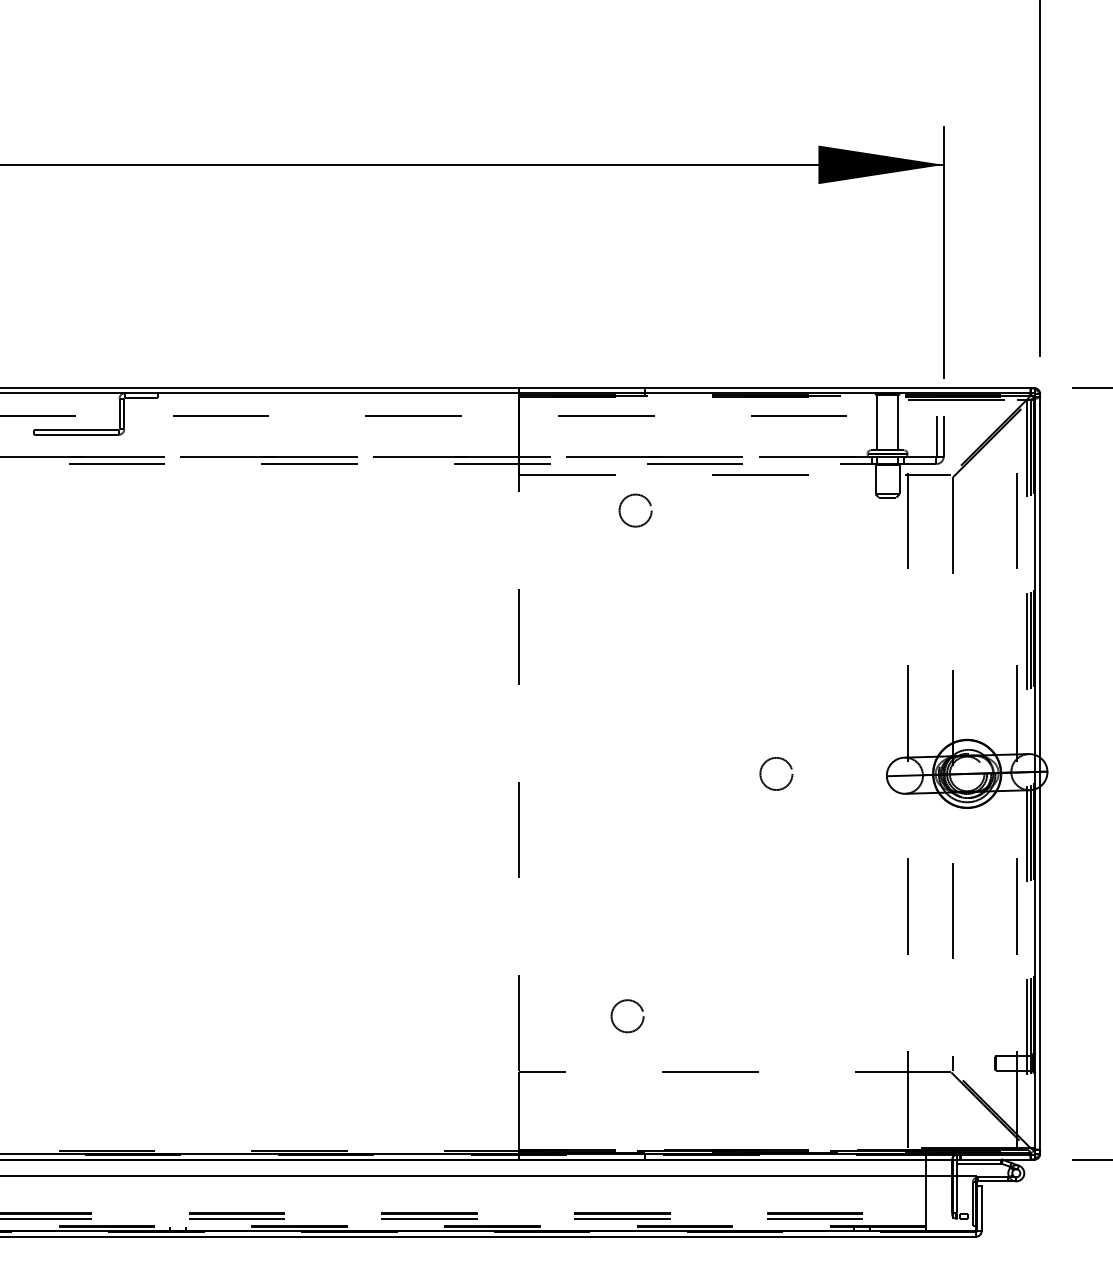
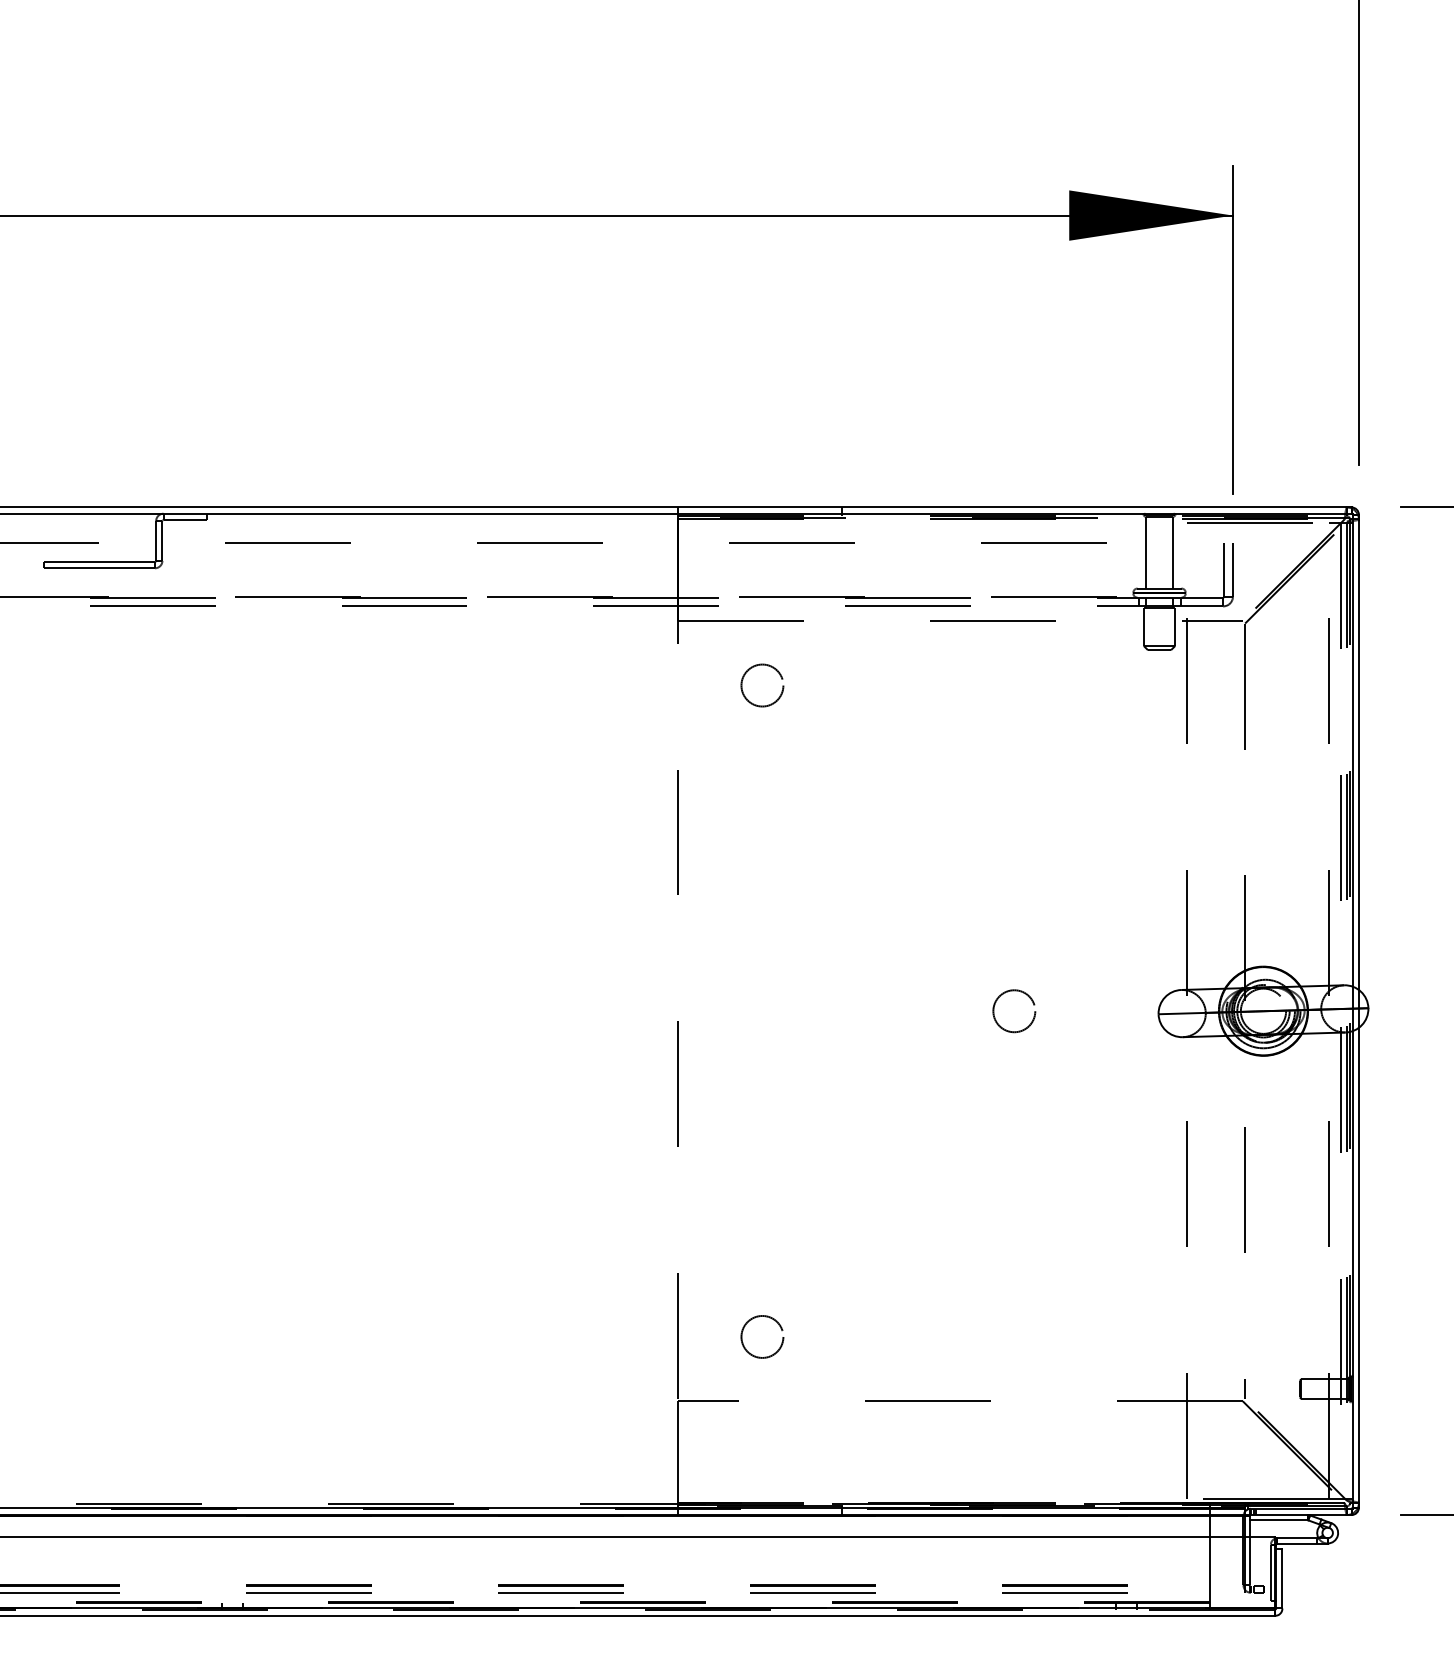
circle: (635, 510) -> (762, 685), moved
circle: (627, 1016) -> (762, 1337), moved

